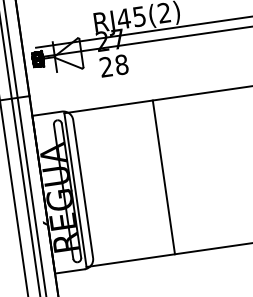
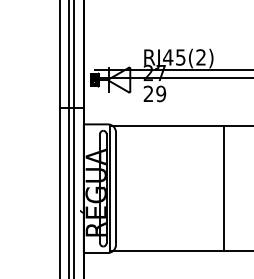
text: (122, 64) -> (161, 93), 28 -> 29
line: (163, 177) -> (223, 188), moved

